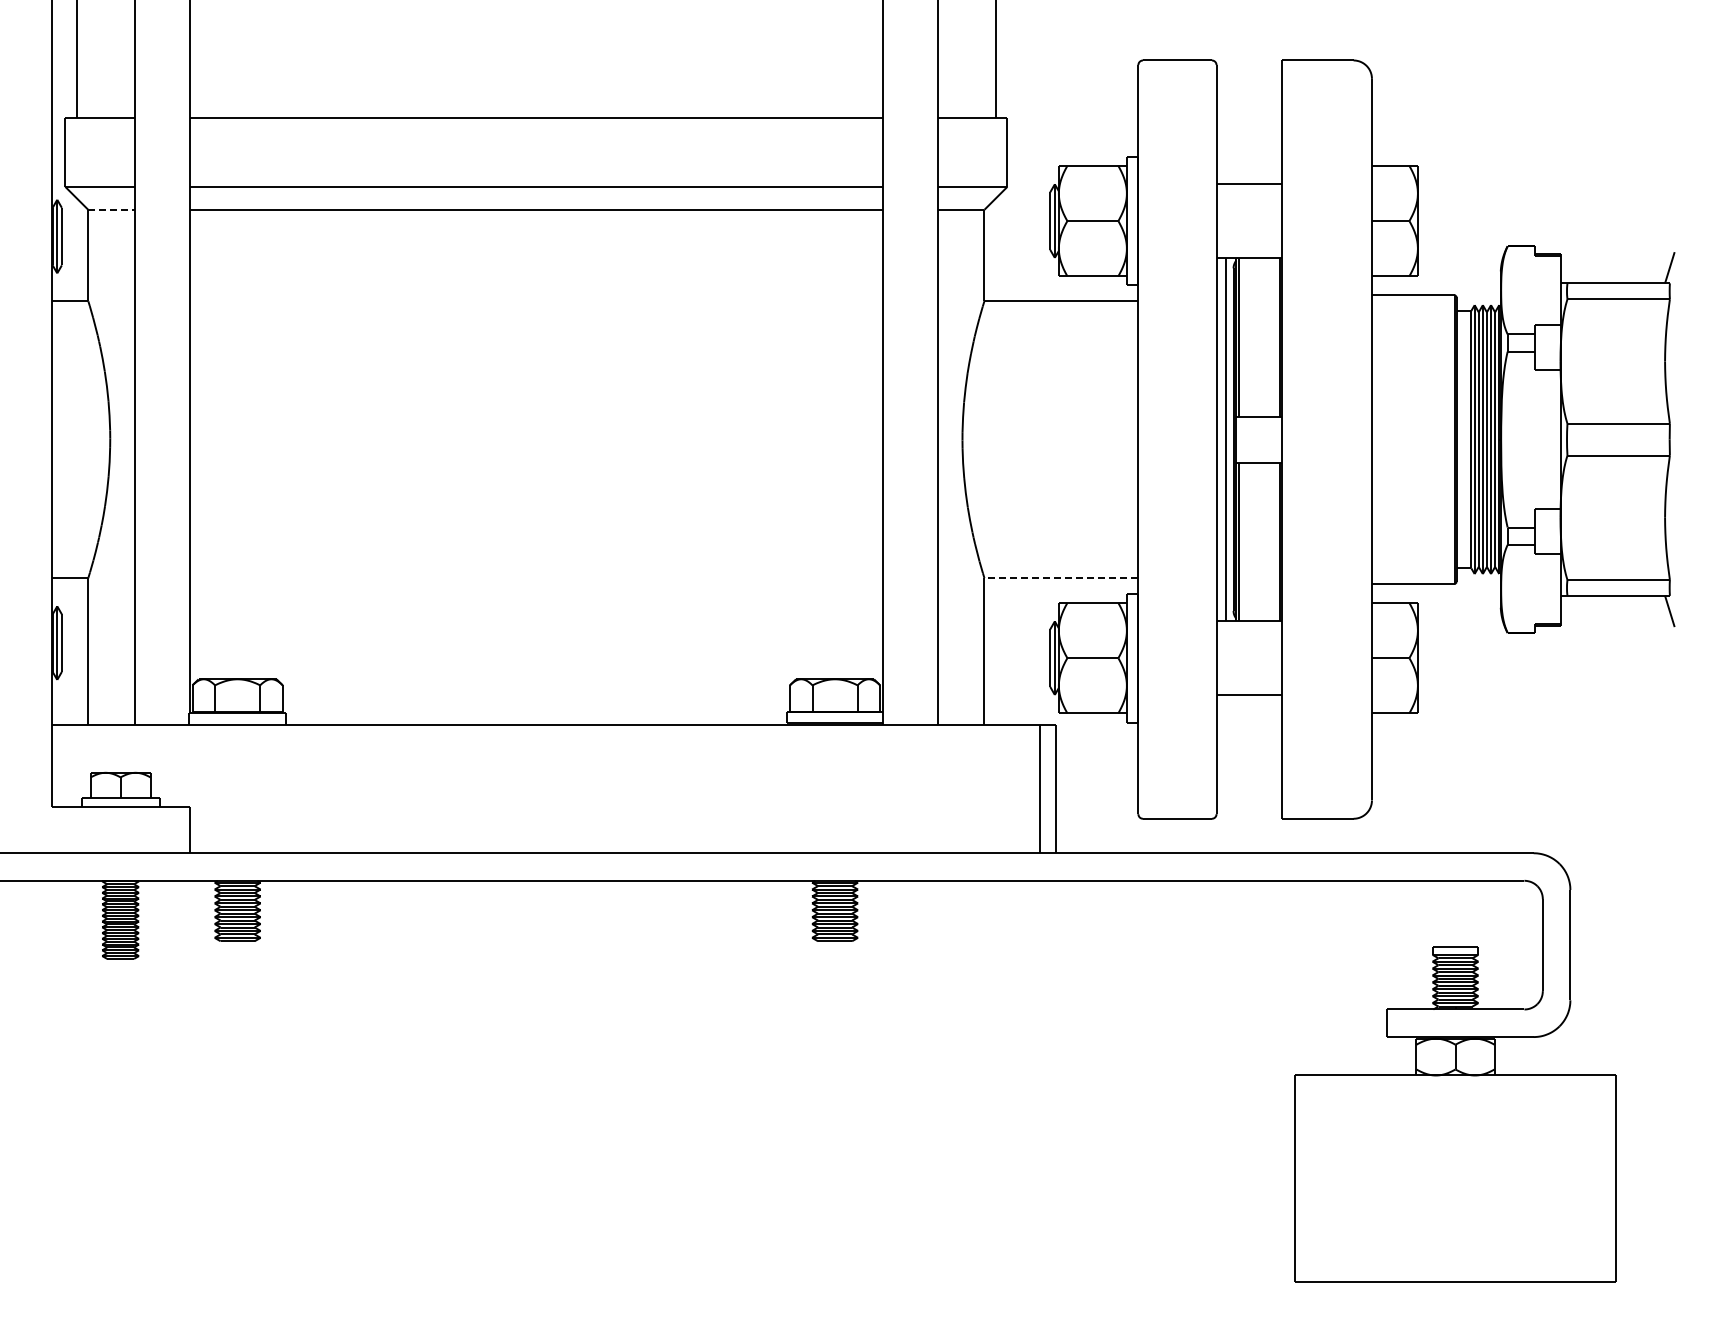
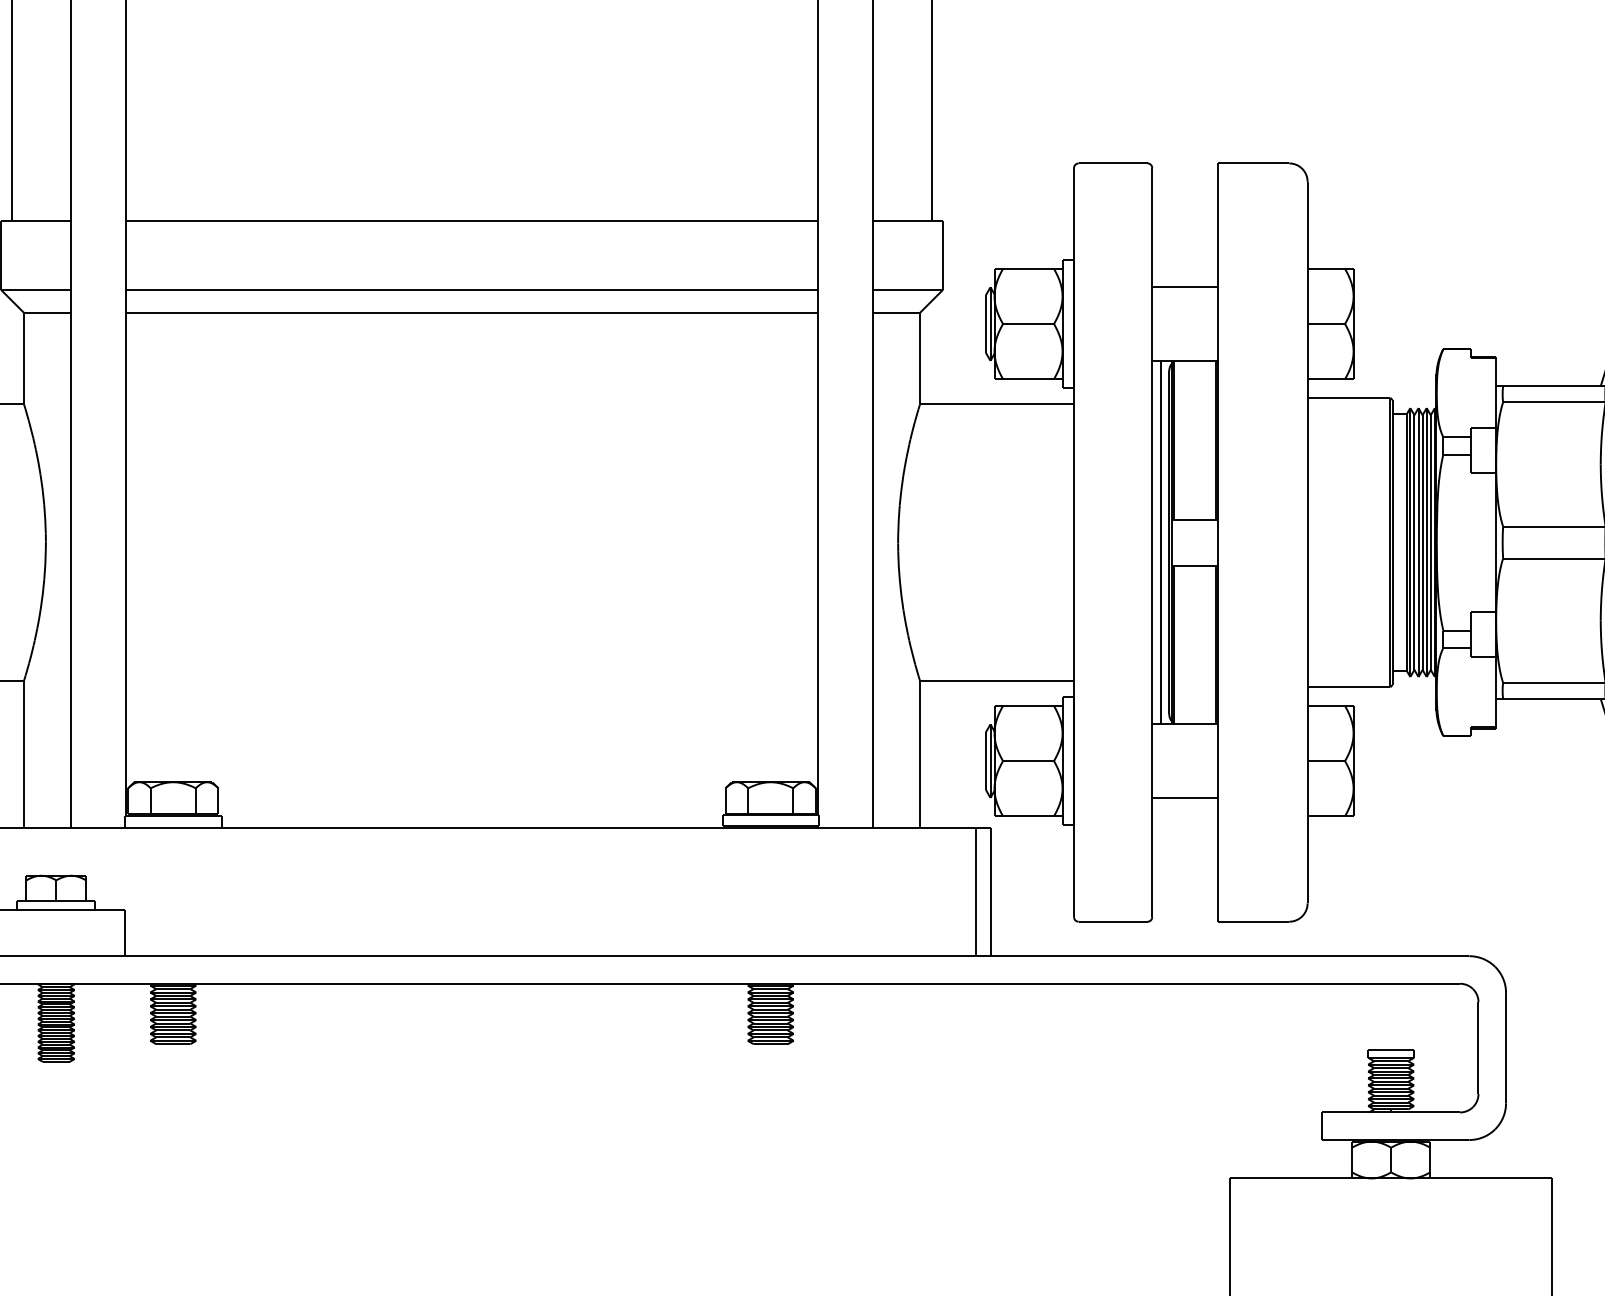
line: (112, 209) -> (48, 312), dashed -> solid
line: (1061, 578) -> (997, 681), dashed -> solid

